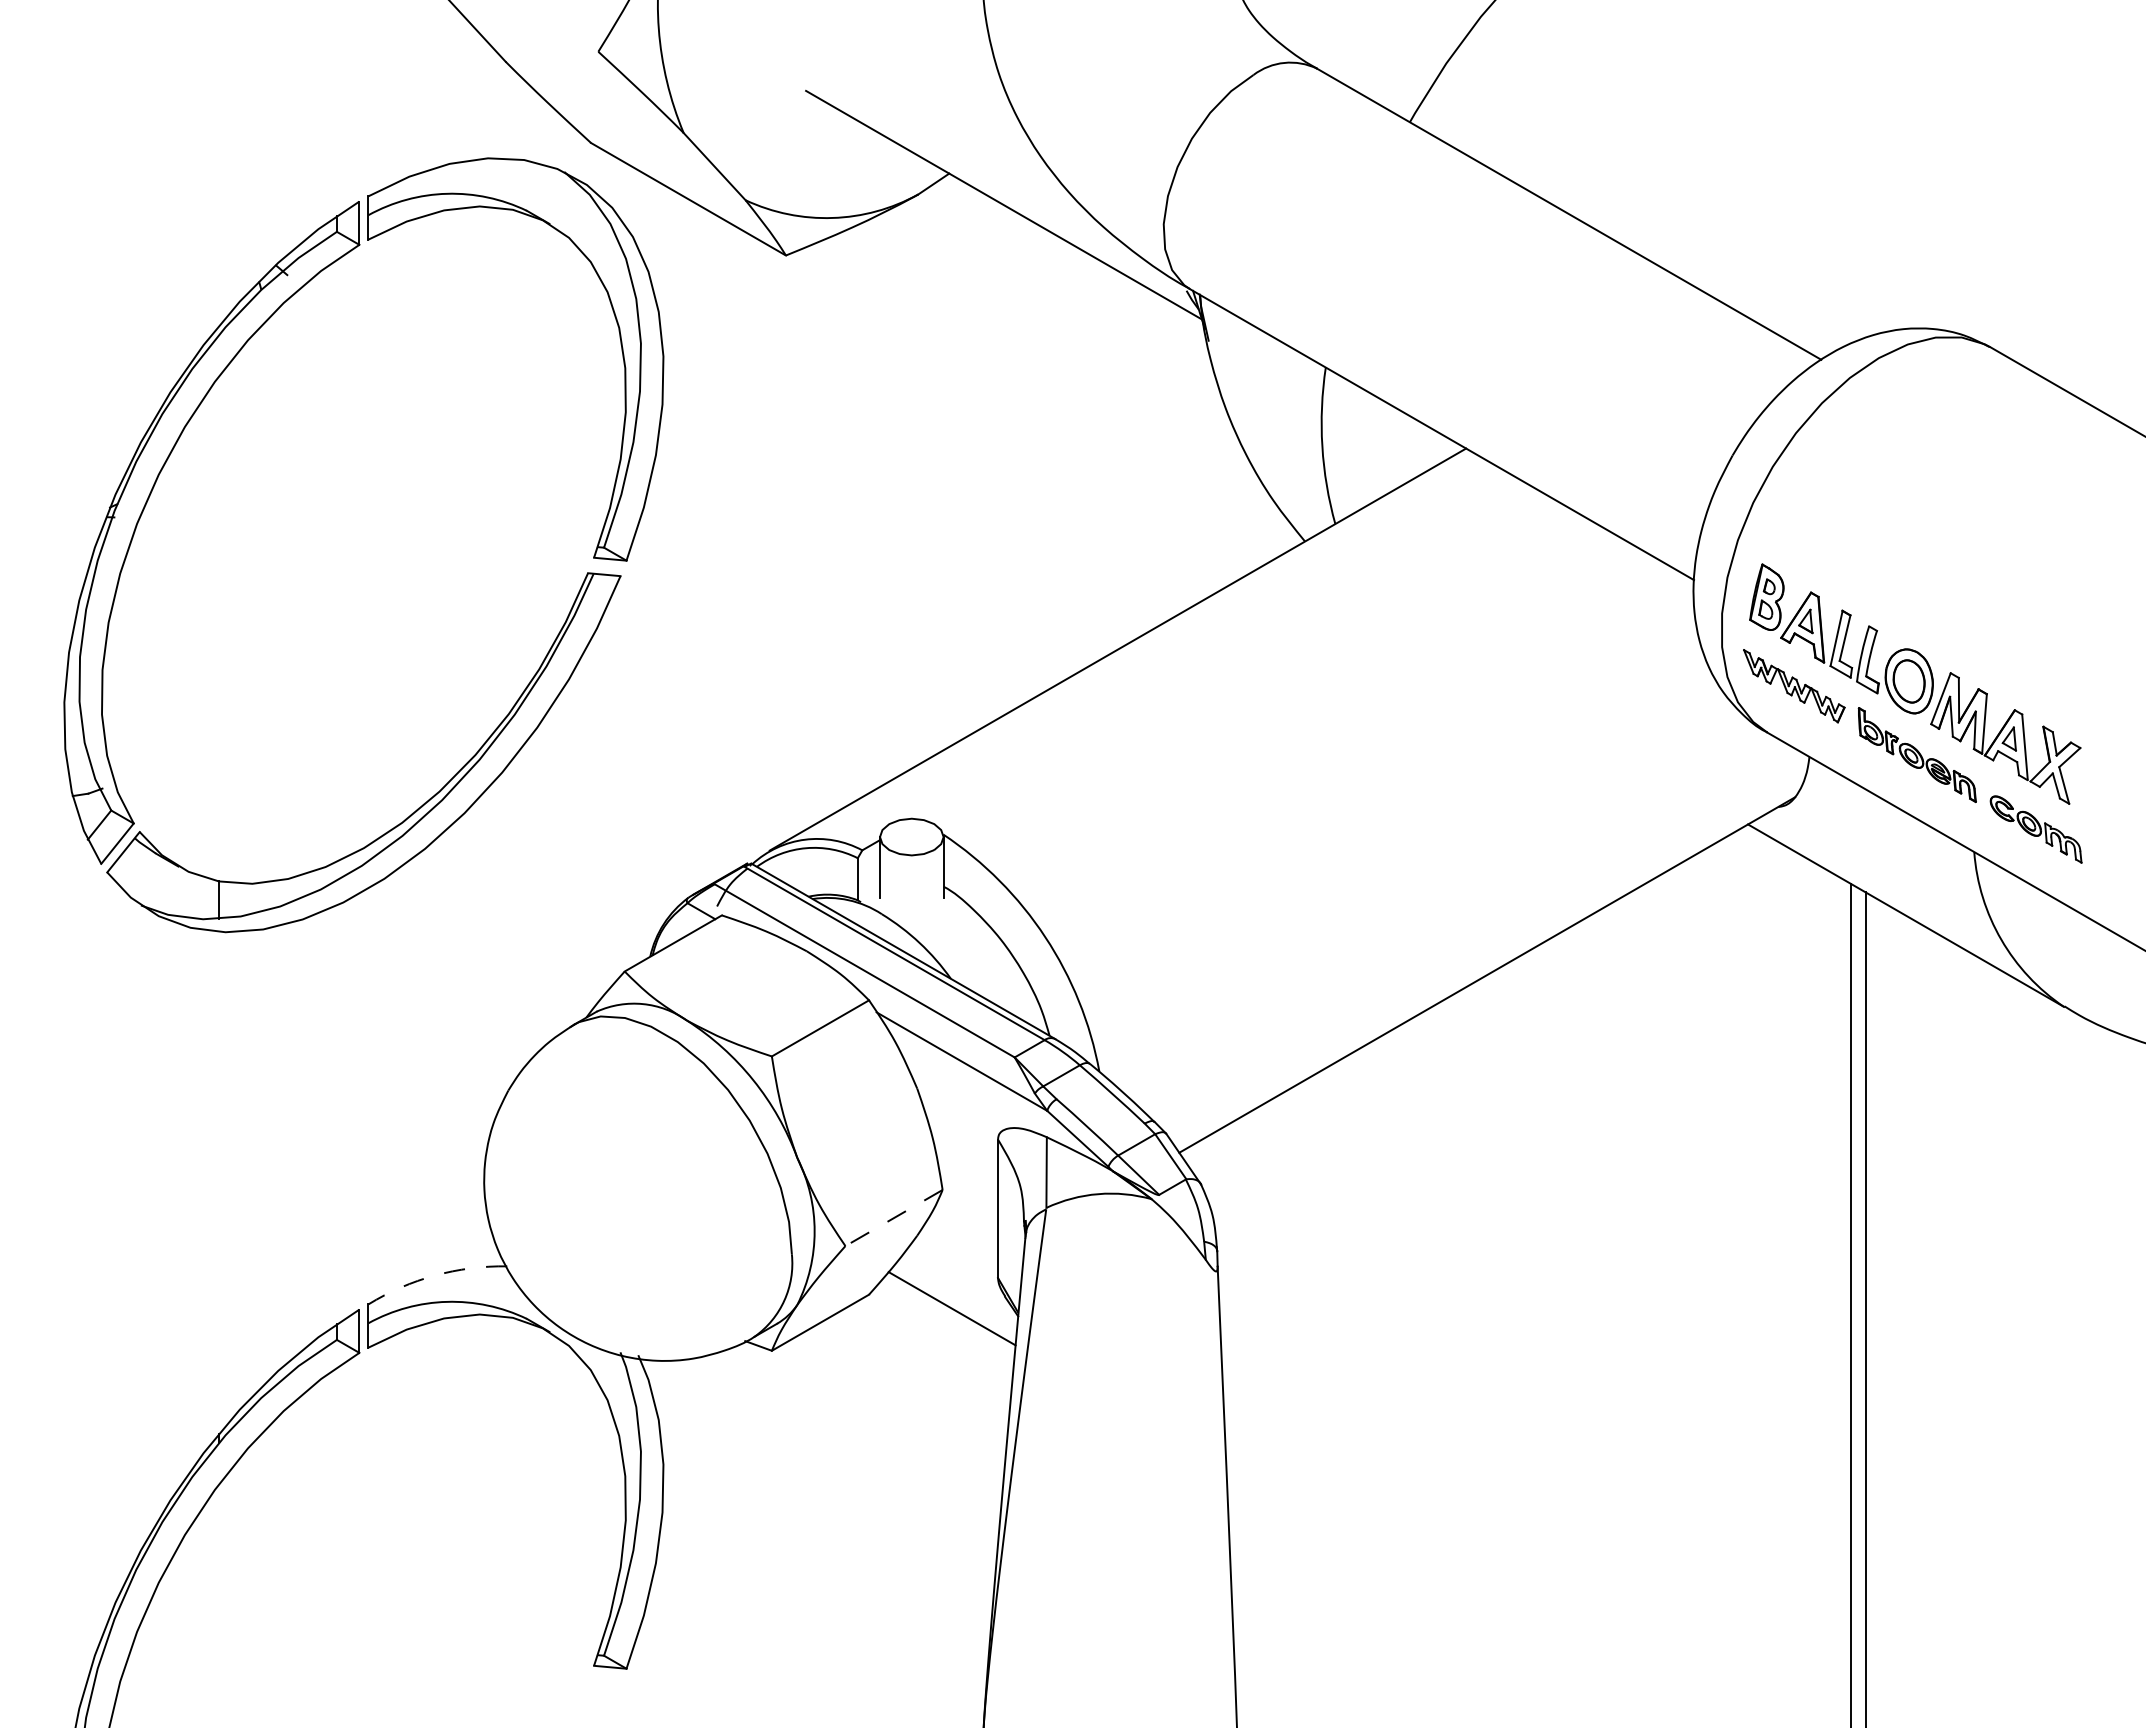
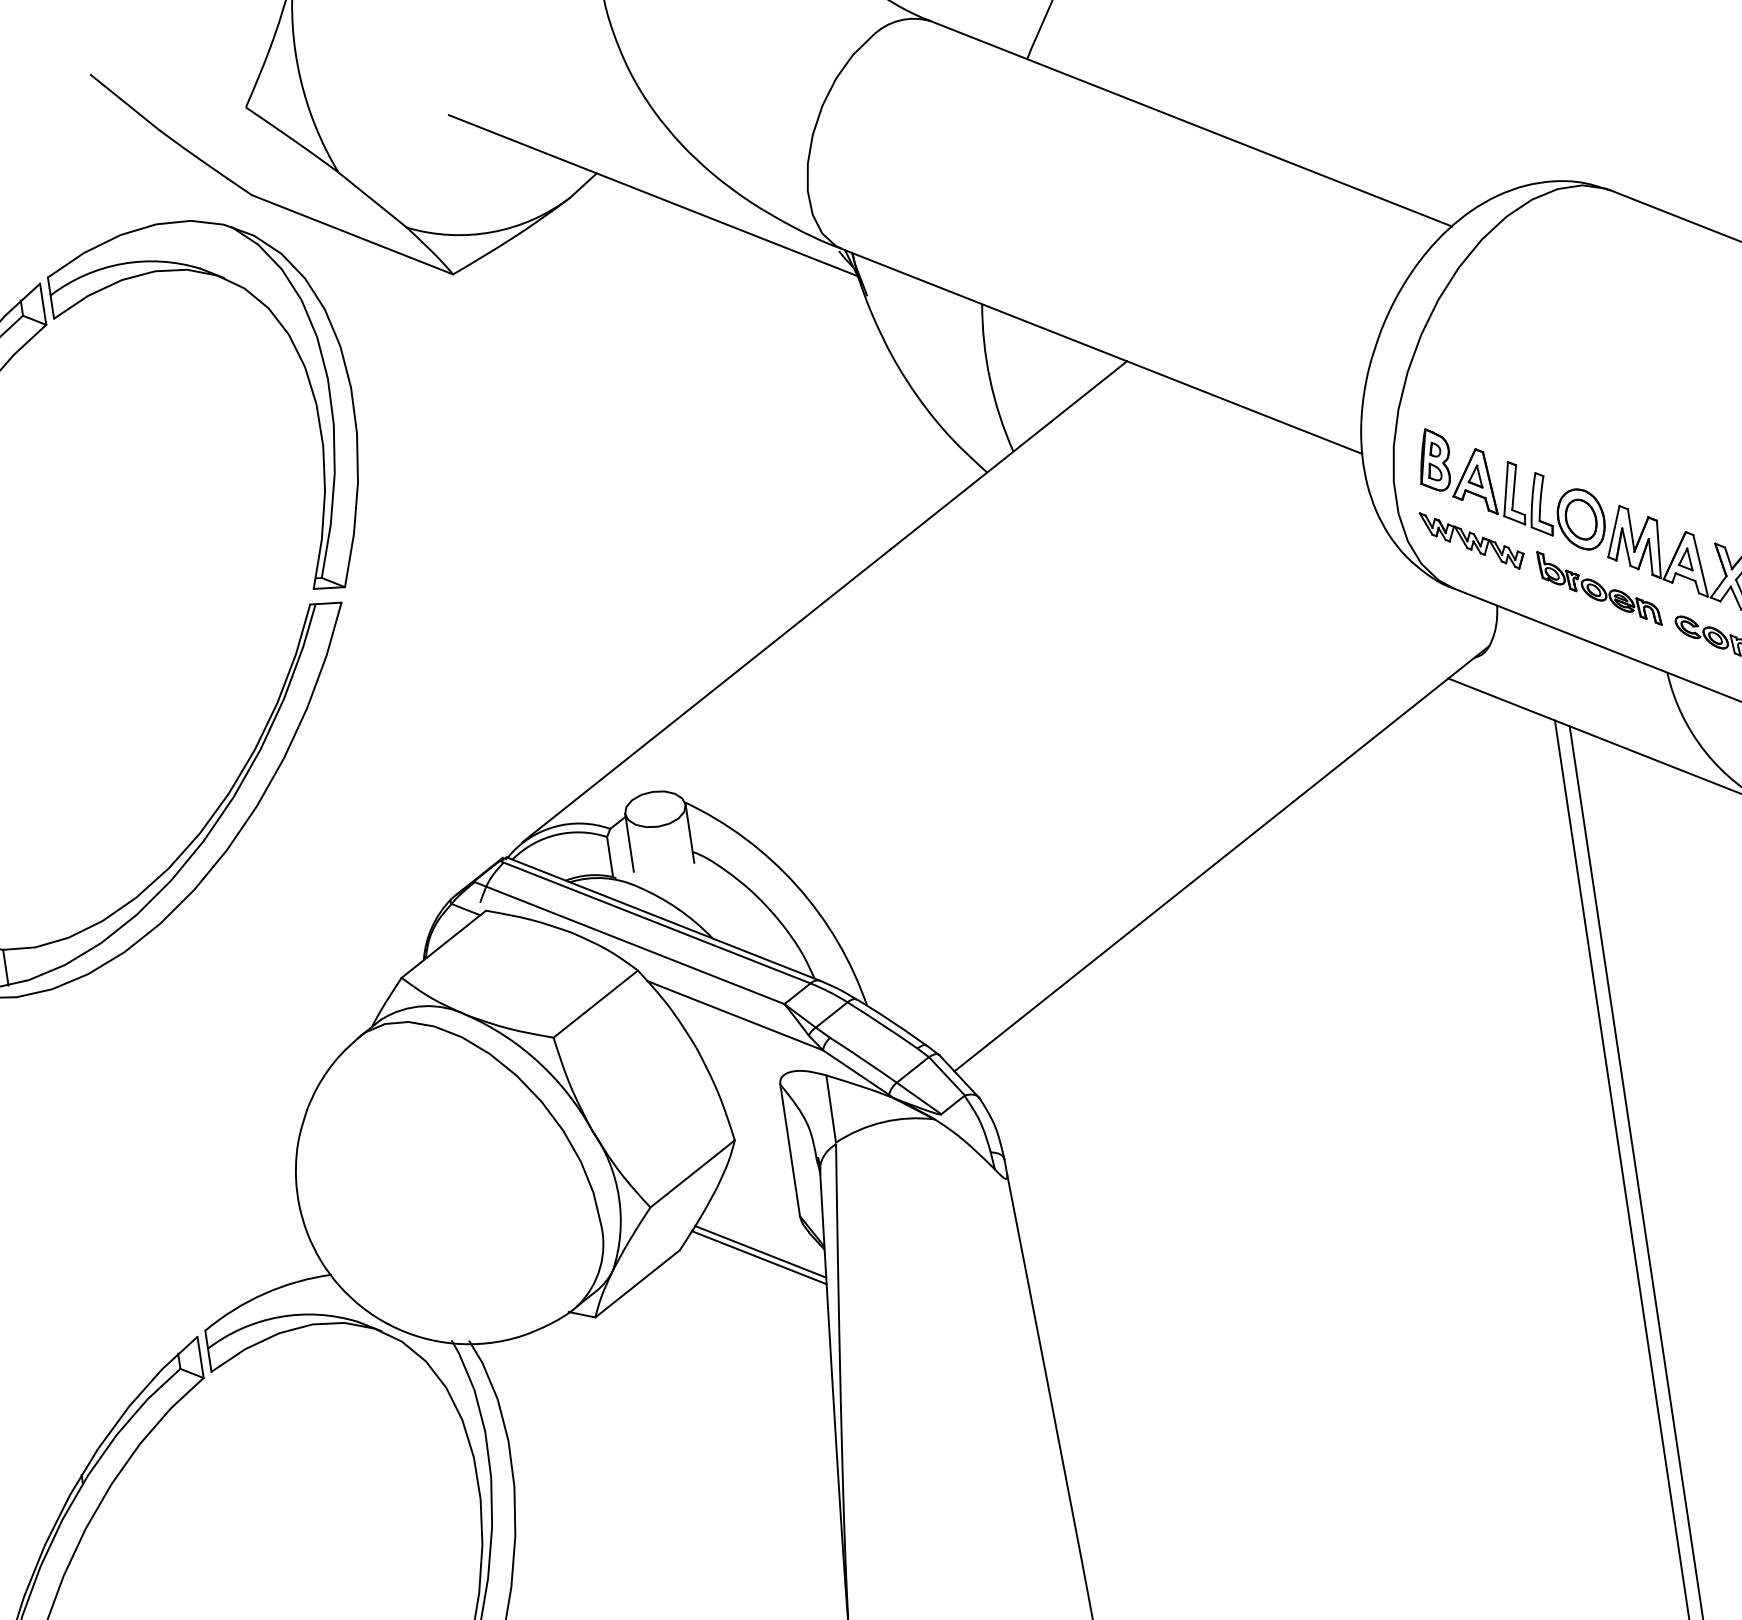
line: (893, 1218) -> (692, 1174), dashed -> solid
arc: (435, 1275) -> (264, 1293), dashed -> solid
line: (949, 1314) -> (759, 1257), added

